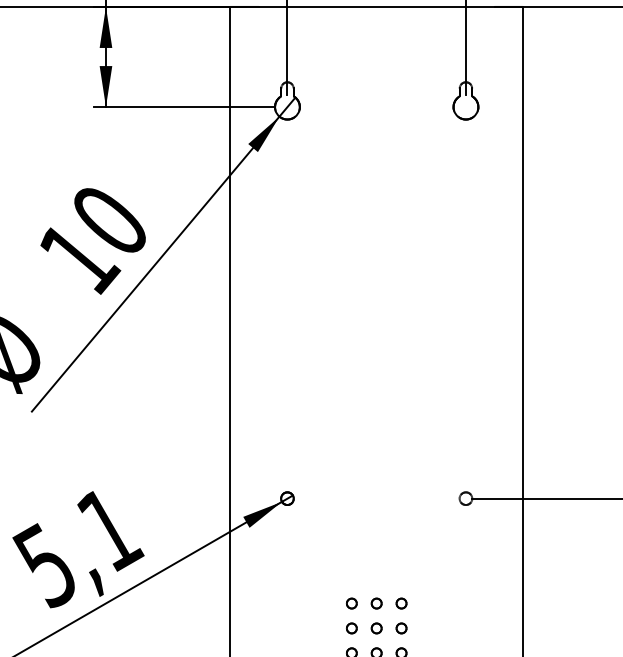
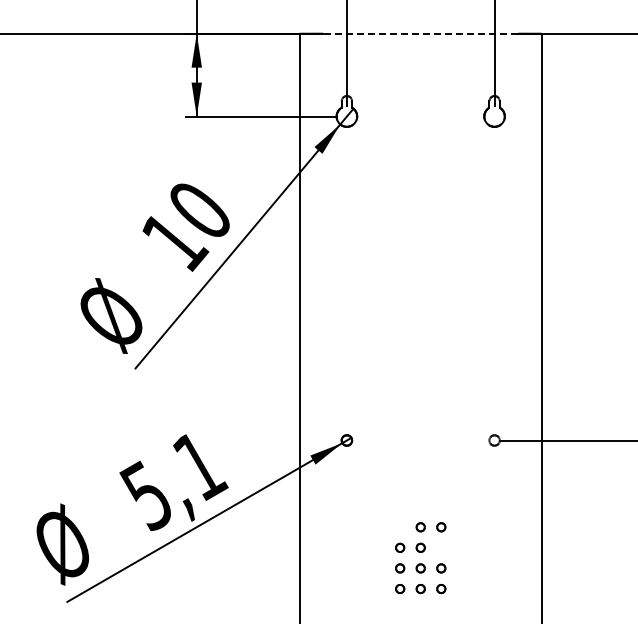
line: (376, 6) -> (420, 33), solid -> dashed
part: (352, 603) -> (400, 527), removed
part: (401, 628) -> (441, 547), removed

